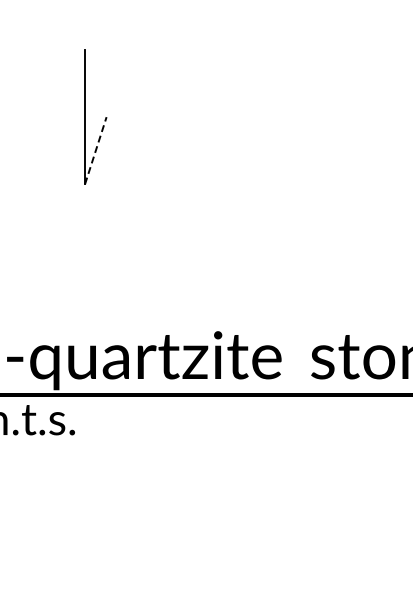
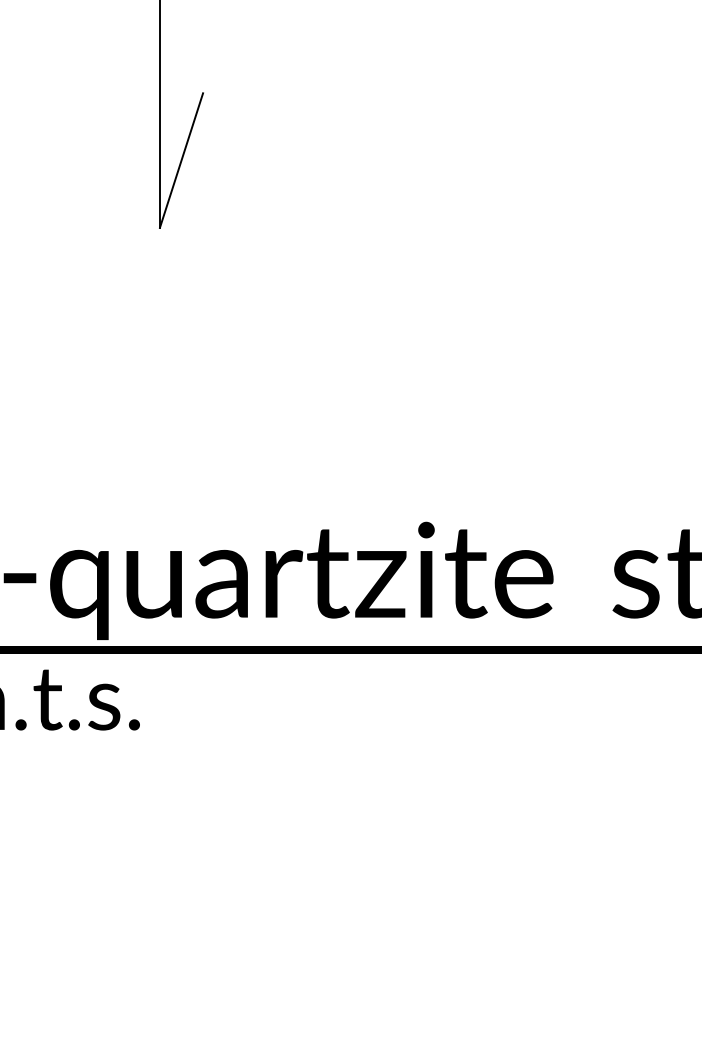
line: (95, 150) -> (180, 160), dashed -> solid

